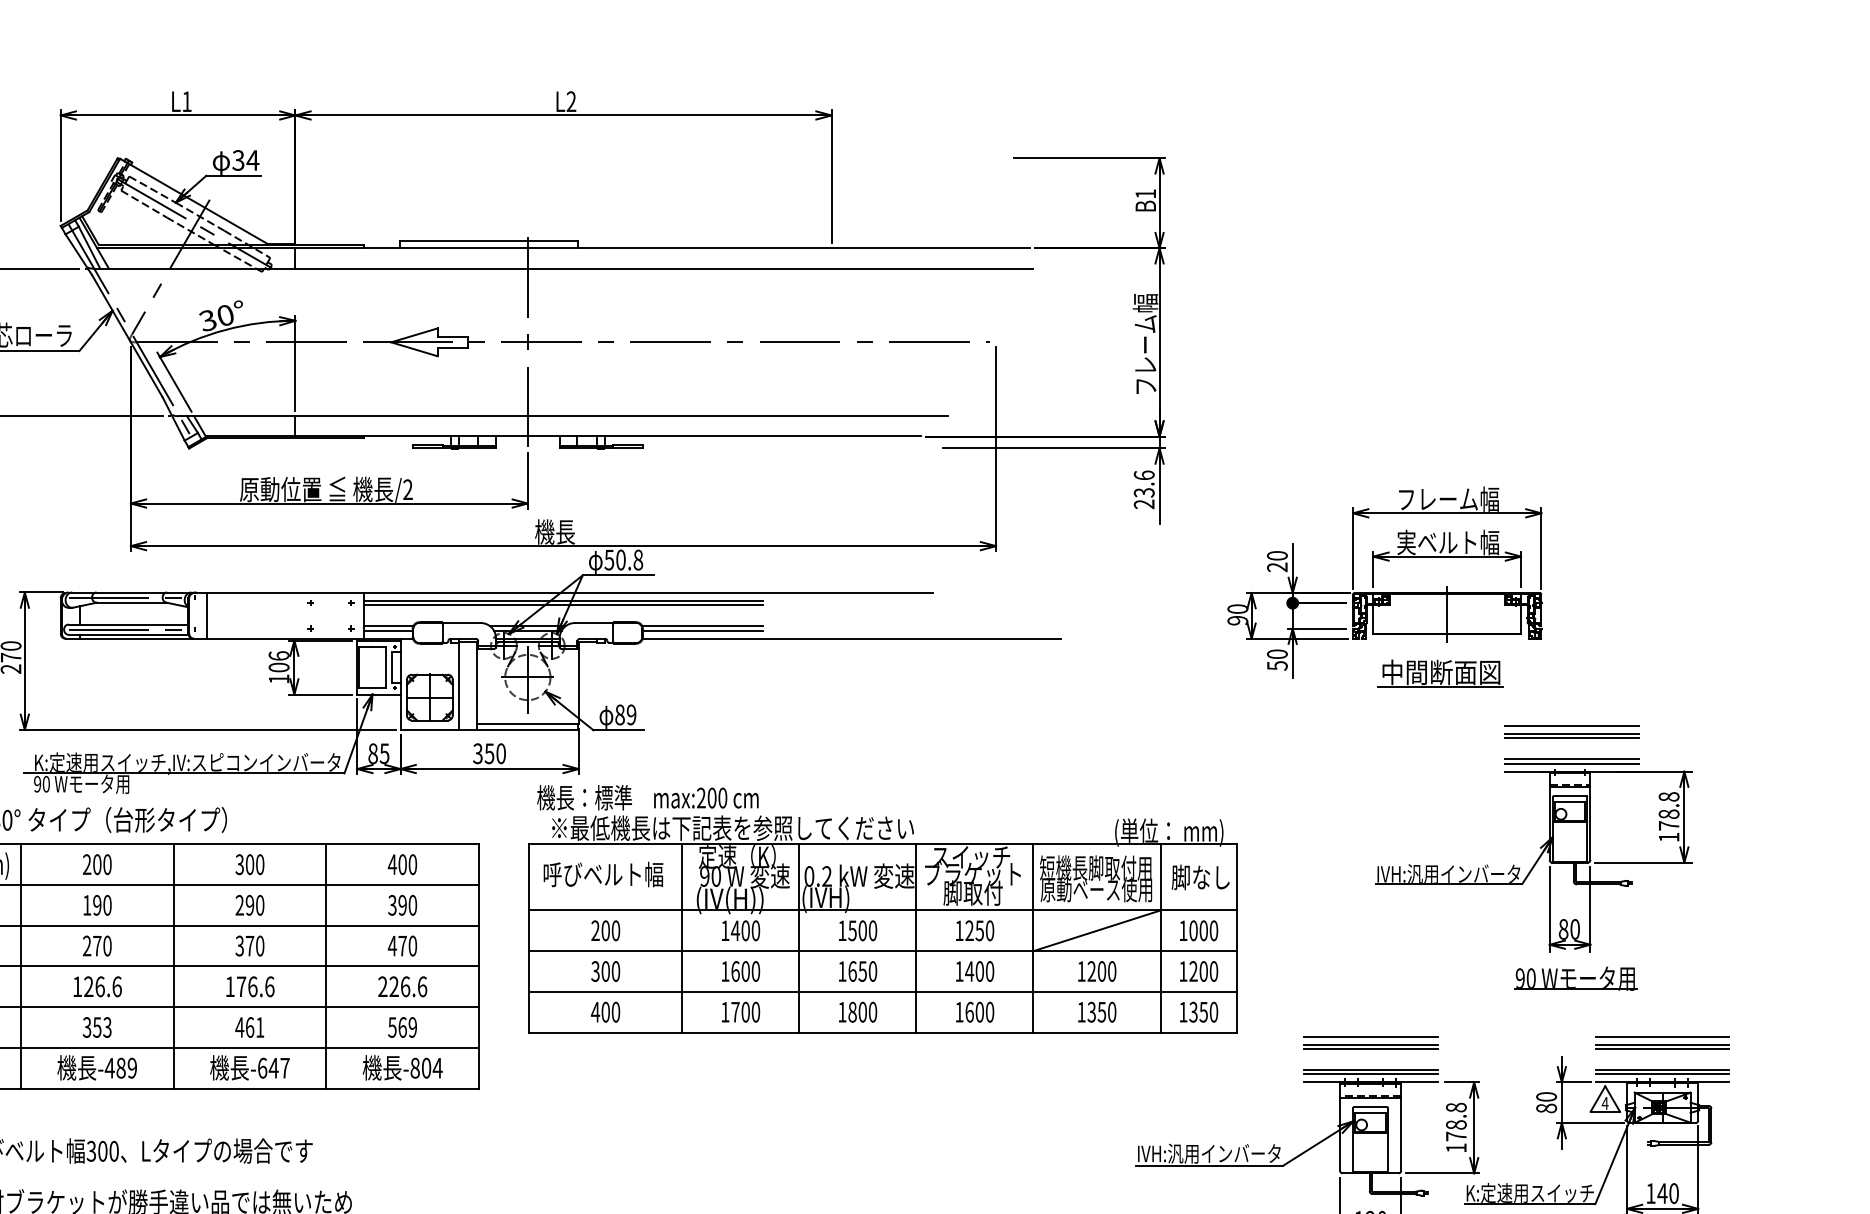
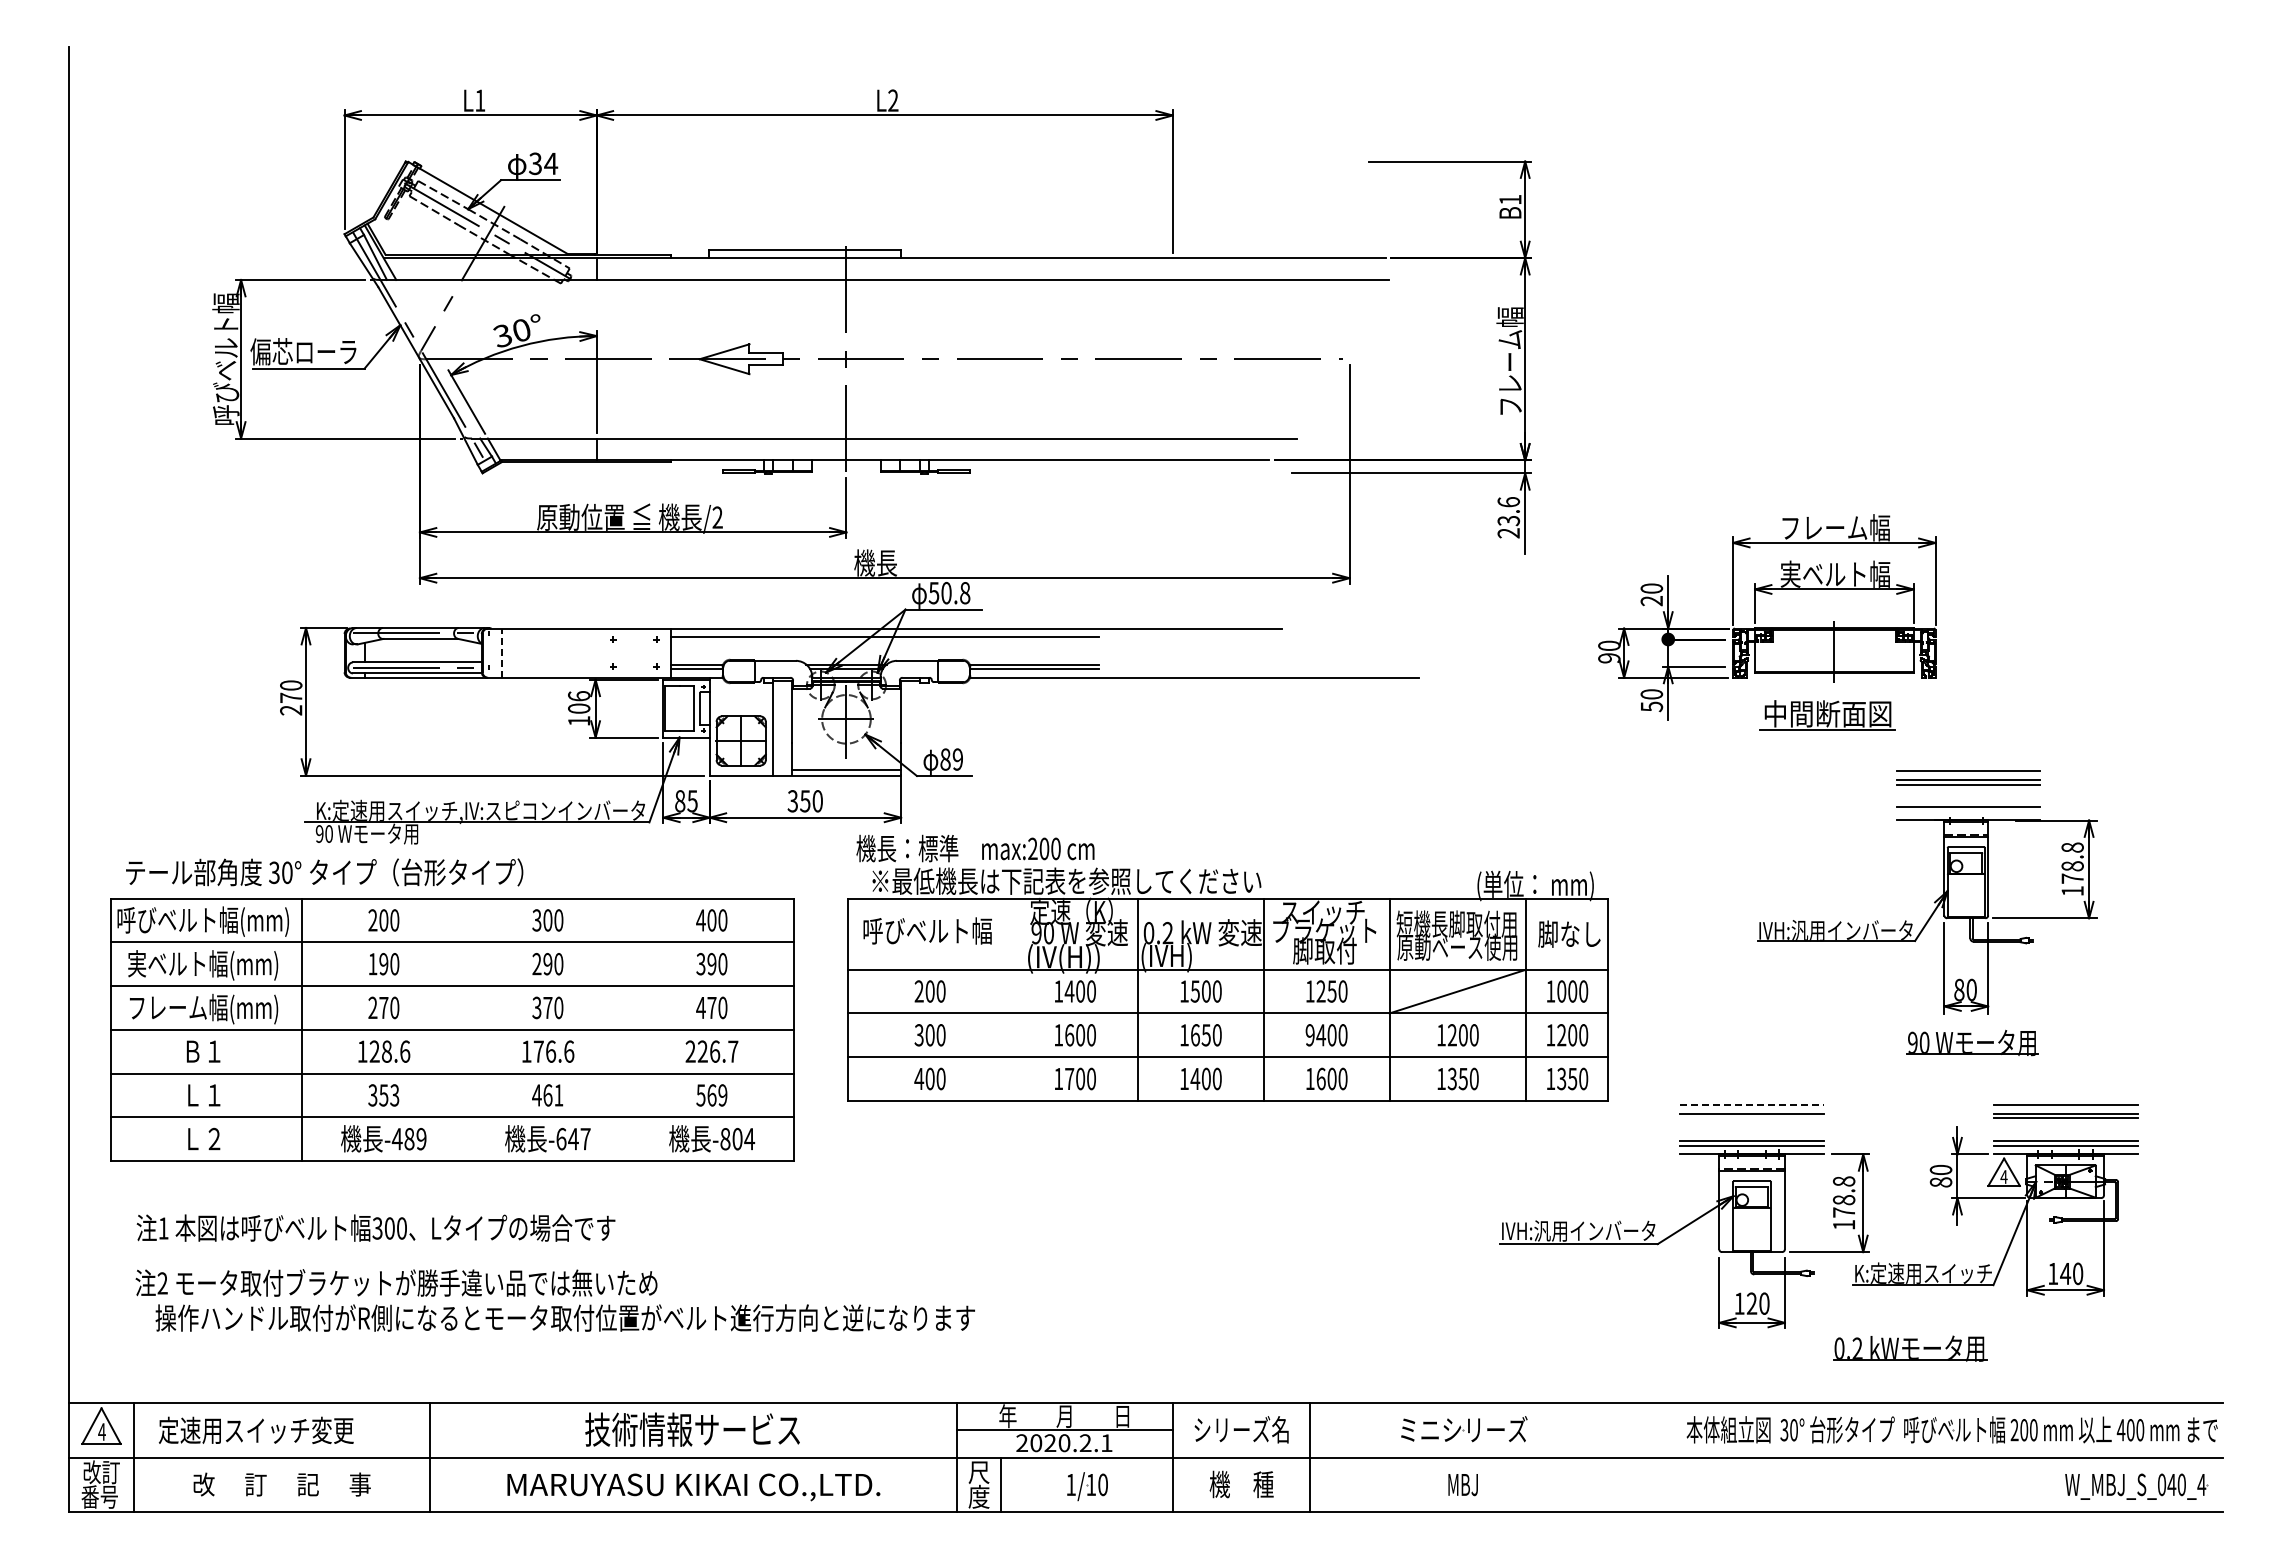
line: (563, 605) -> (884, 641), removed
line: (206, 616) -> (501, 653), solid -> dashed
line: (1572, 763) -> (1968, 811), removed
line: (682, 938) -> (1012, 999), removed
line: (173, 966) -> (465, 1029), removed
line: (326, 966) -> (630, 1029), removed
text: (958, 971) -> (1309, 1035), 1400 -> 9400
text: (100, 986) -> (387, 1051), 126.6 -> 128.6
text: (422, 986) -> (733, 1051), 226.6 -> 226.7
text: (852, 1011) -> (1195, 1078), 1800 -> 1400
line: (1371, 1036) -> (1752, 1105), solid -> dashed
line: (1370, 1048) -> (1751, 1118), removed

